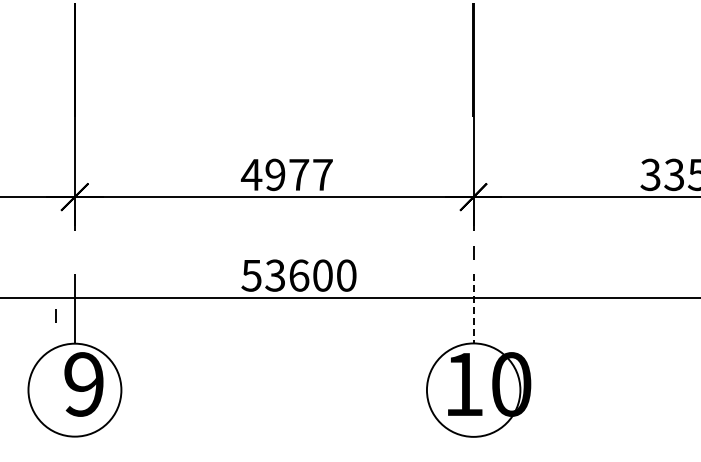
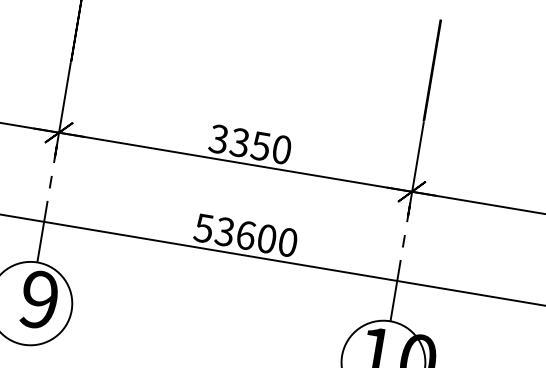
text: (286, 174) -> (249, 144), 4977 -> 3350
line: (473, 308) -> (395, 290), dashed -> solid
line: (55, 315) -> (50, 181), moved

